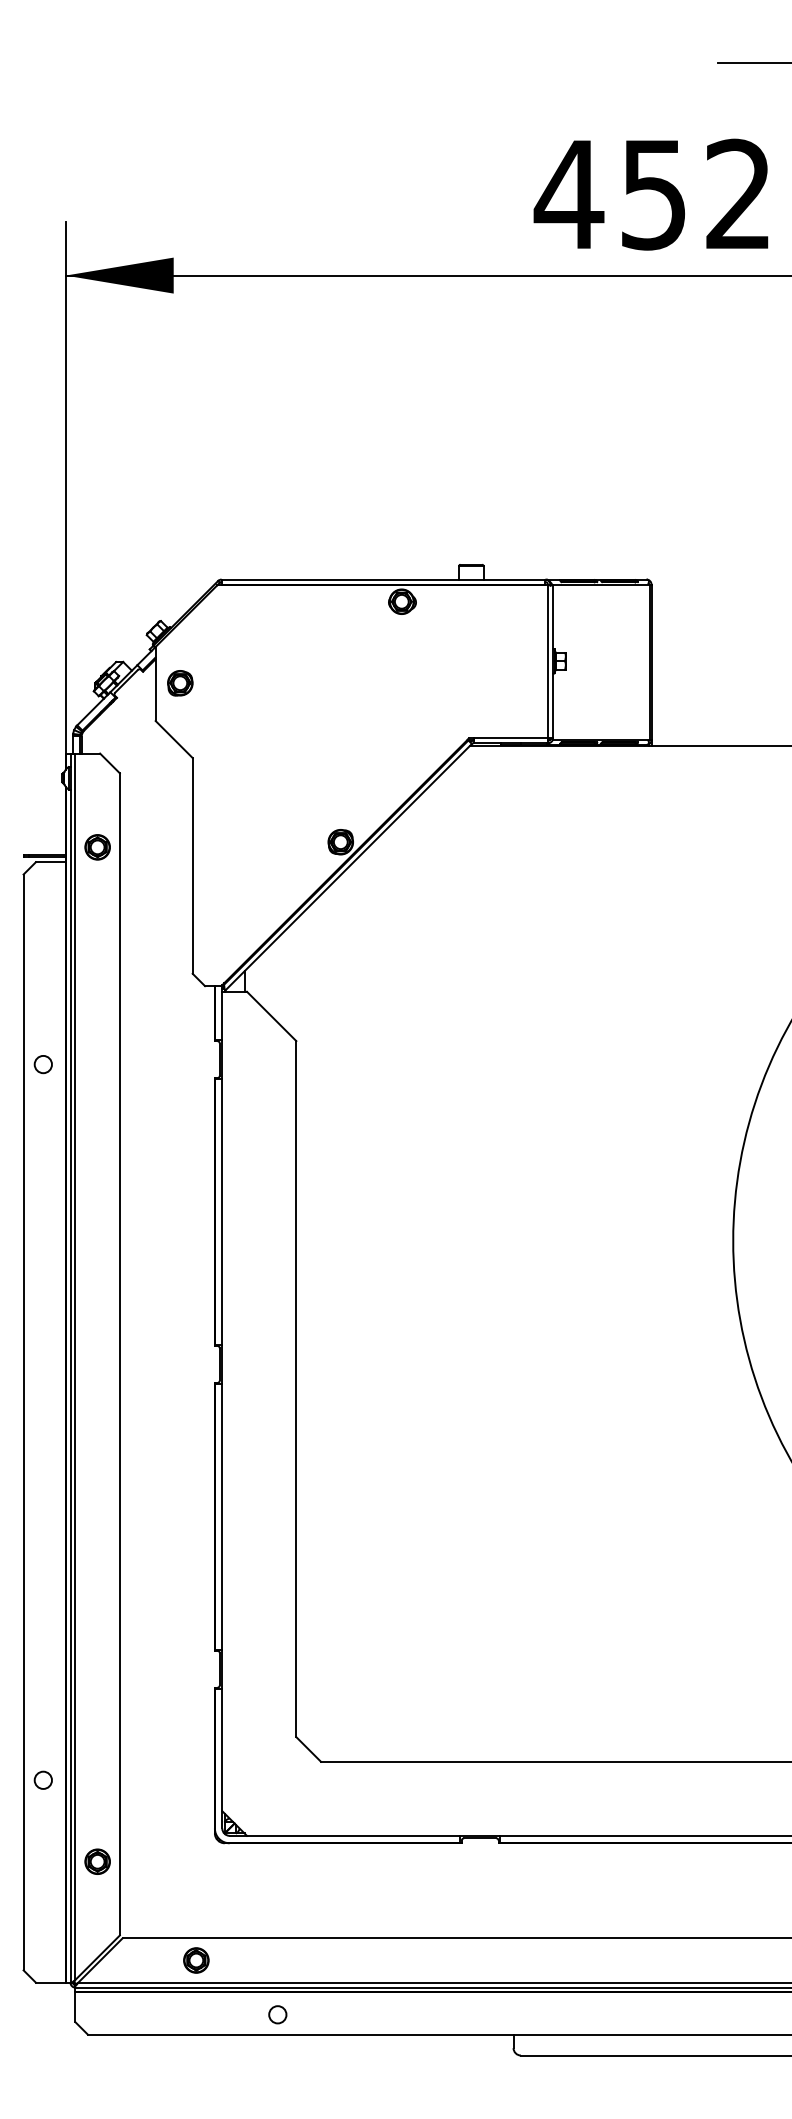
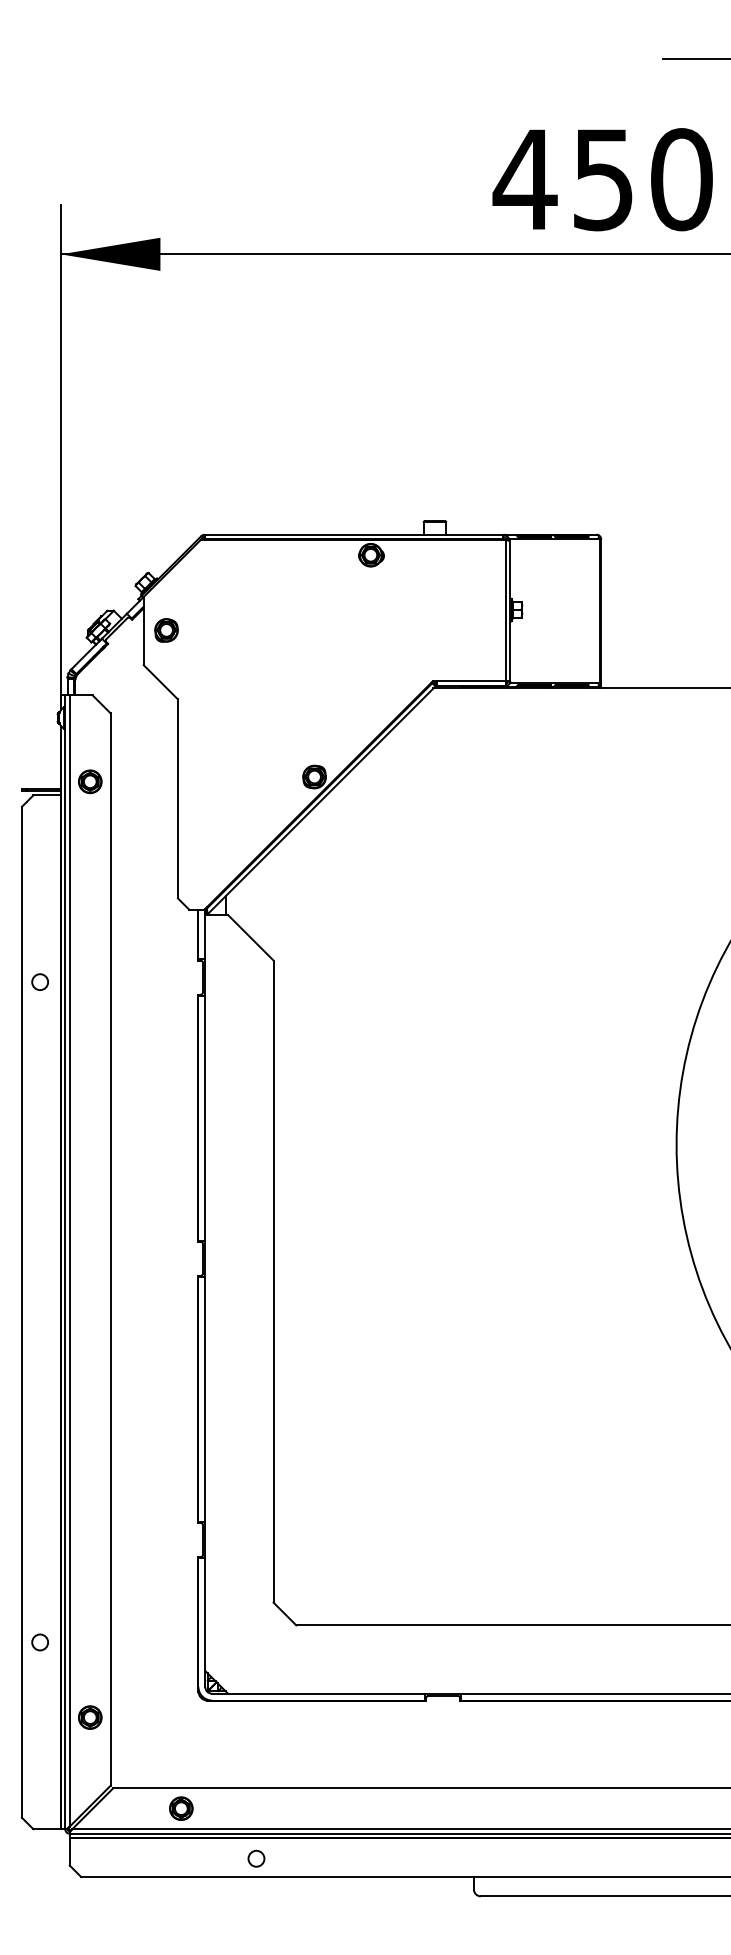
text: (738, 194) -> (681, 179), 452 -> 450

